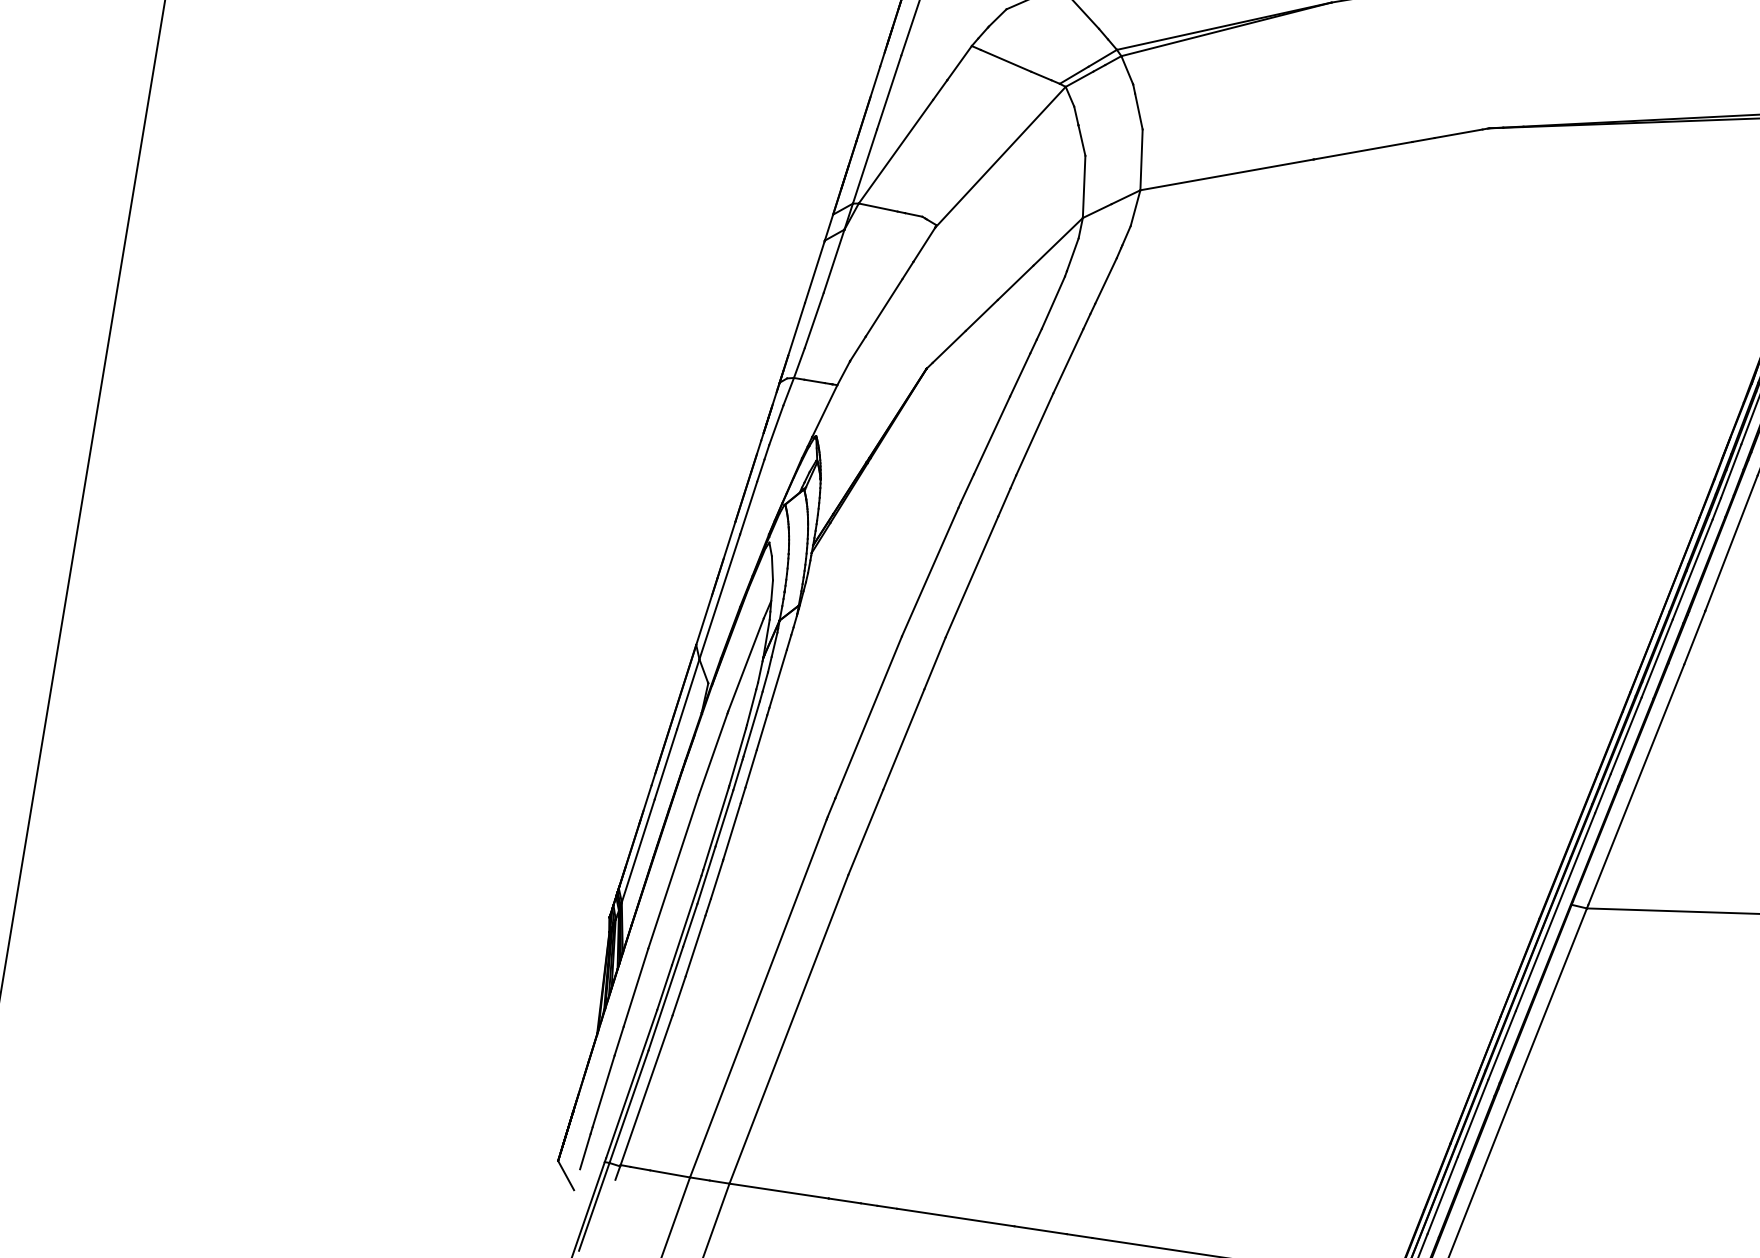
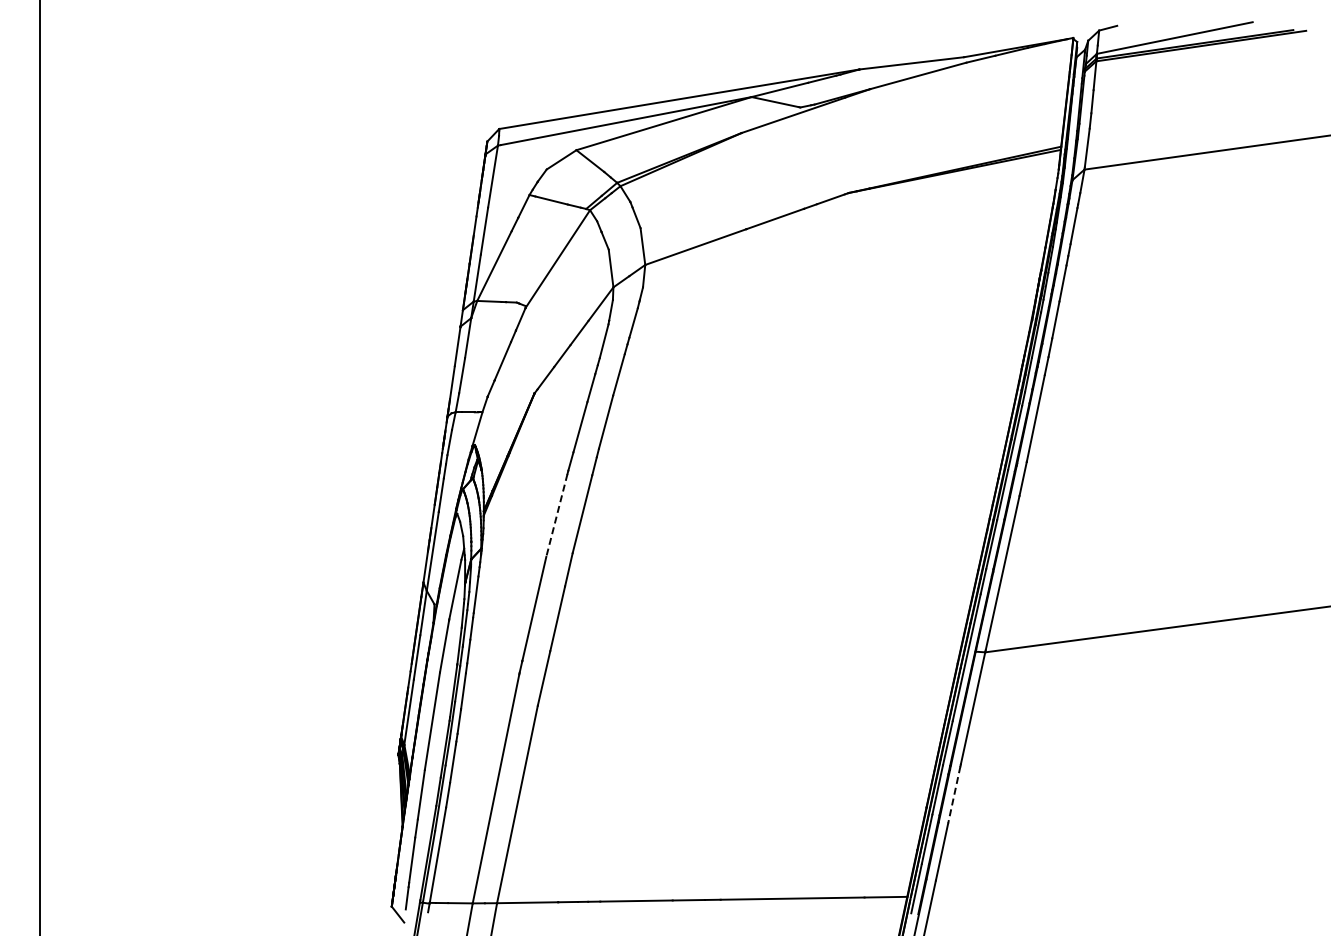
line: (929, 572) -> (556, 515), solid -> dashed
line: (1498, 1131) -> (954, 795), solid -> dashed

